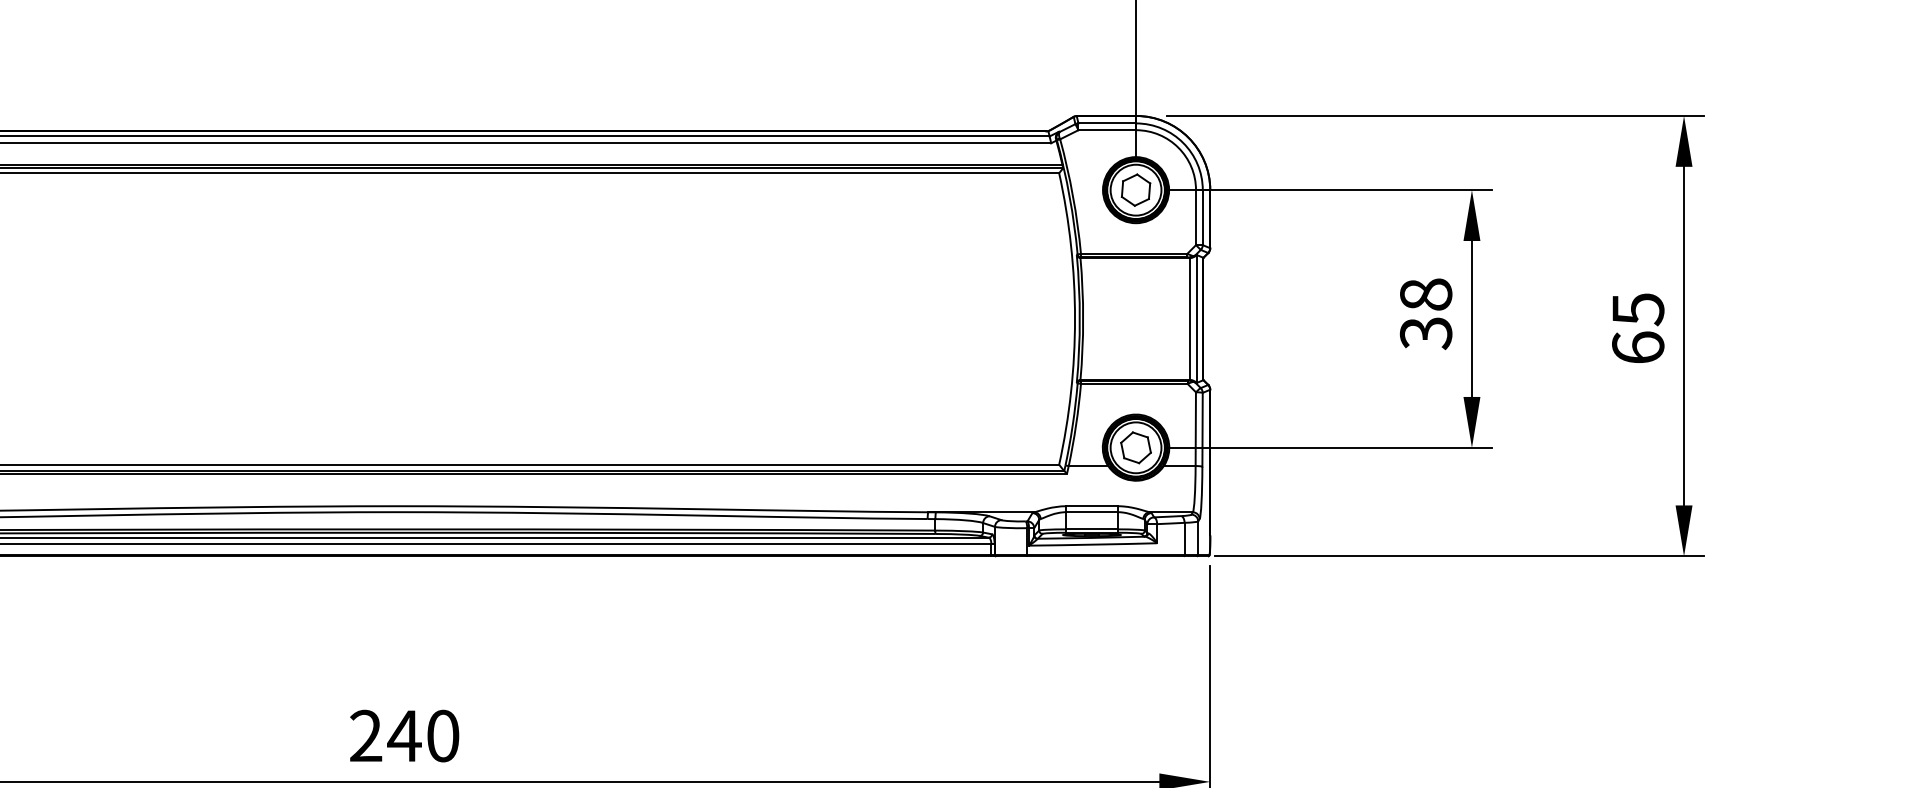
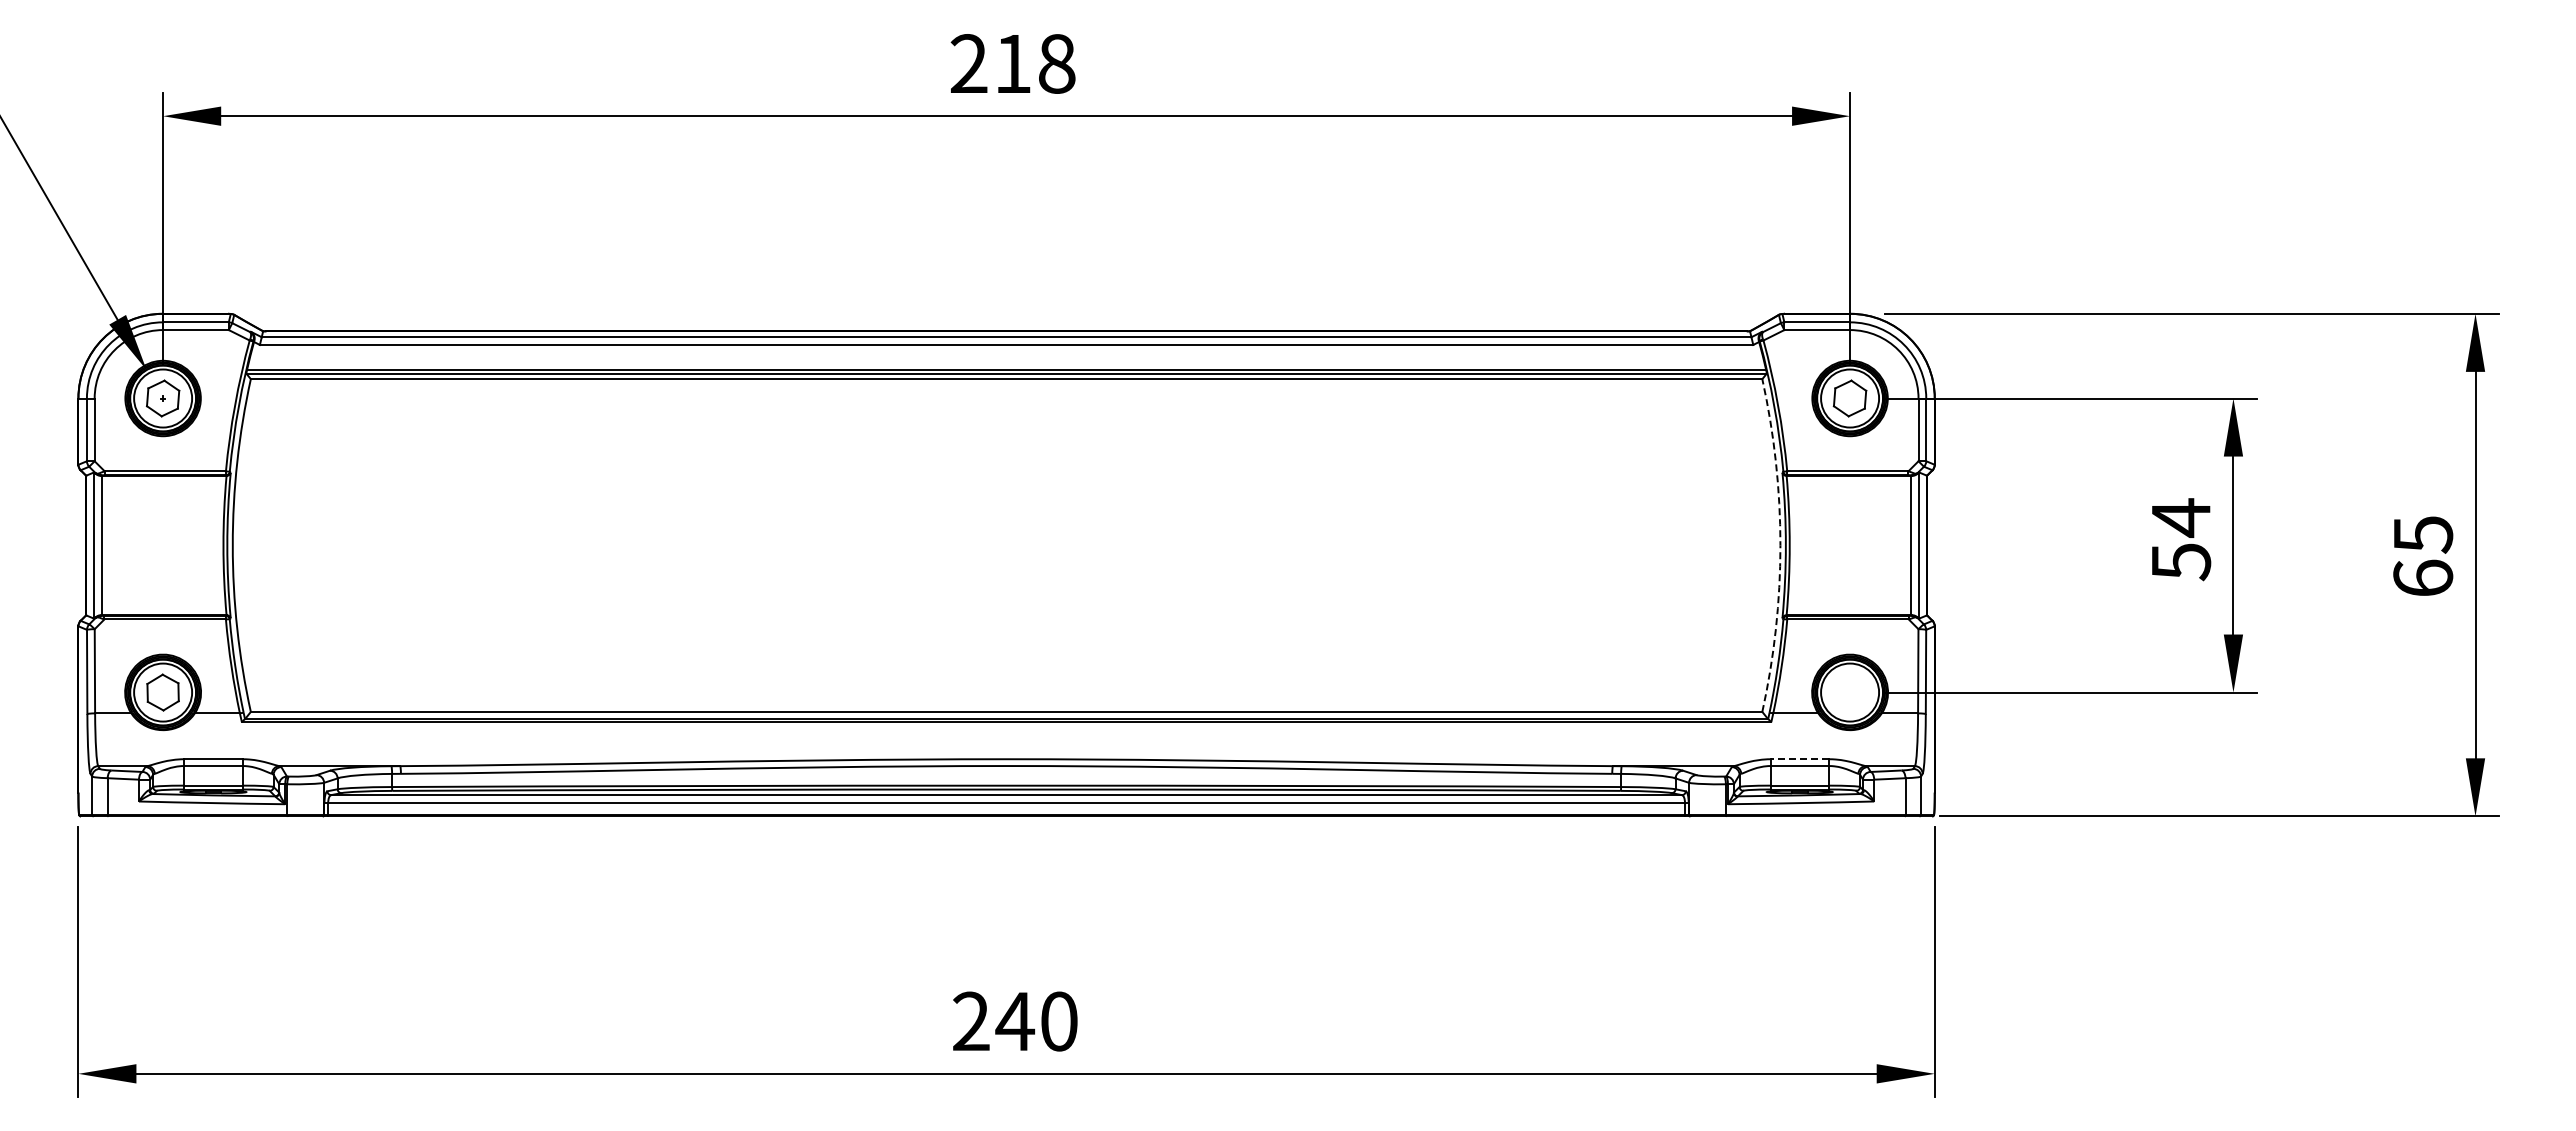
text: (1426, 313) -> (2181, 539), 38 -> 54
arc: (1075, 318) -> (1780, 545), solid -> dashed
part: (1136, 447) -> (1850, 692), removed
line: (1091, 506) -> (1799, 759), solid -> dashed

